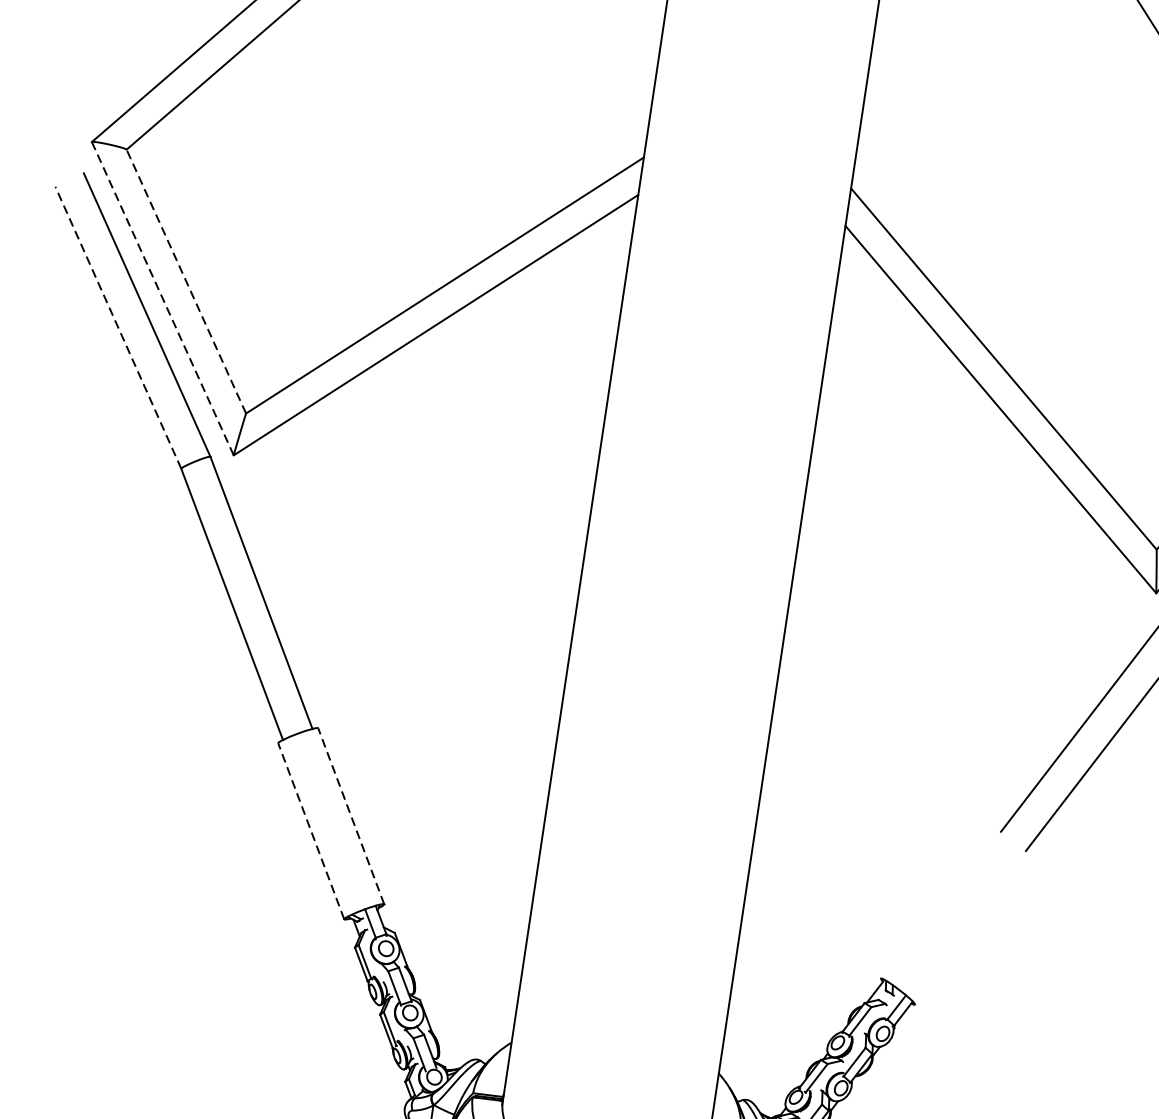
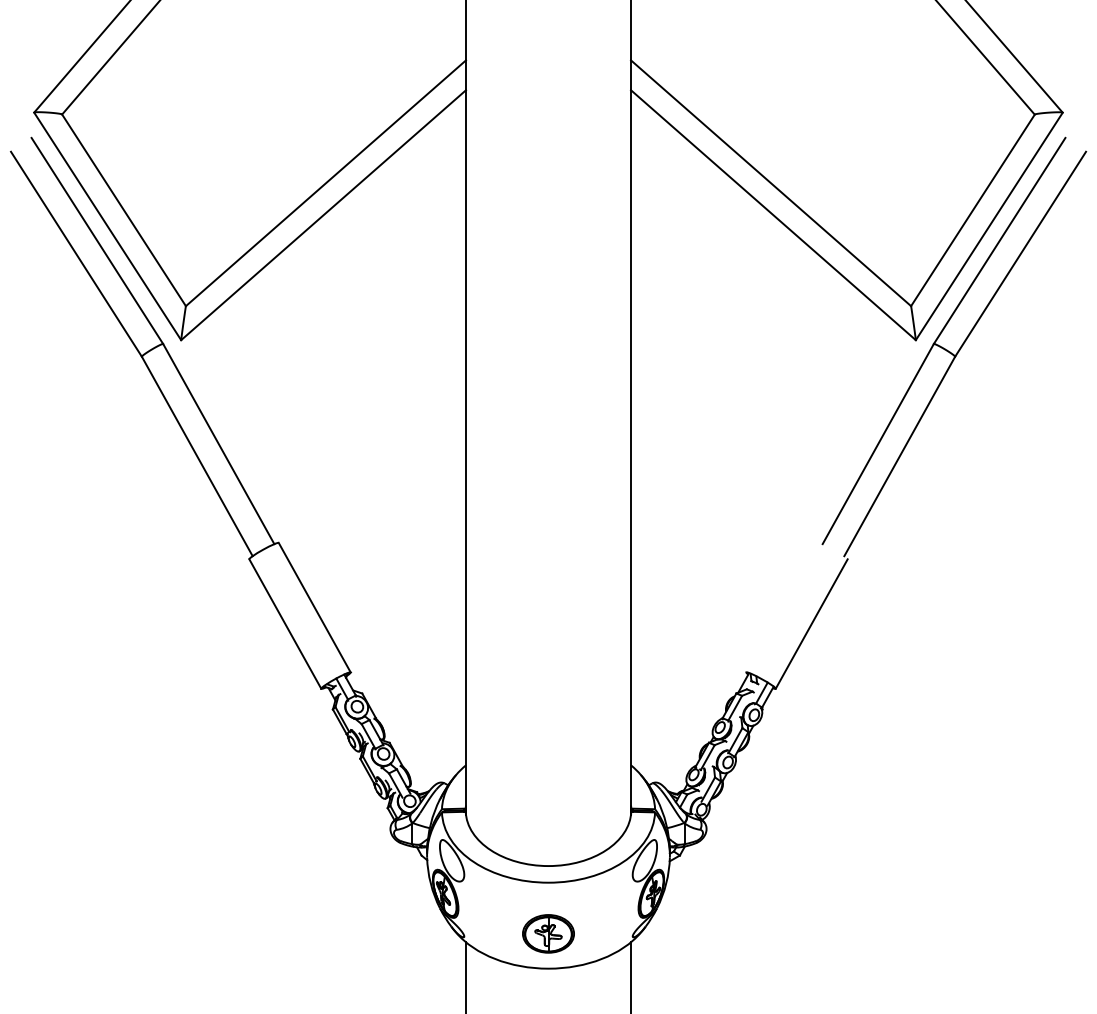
line: (185, 280) -> (123, 209), dashed -> solid
line: (162, 298) -> (107, 226), dashed -> solid
line: (118, 328) -> (76, 254), dashed -> solid
line: (350, 816) -> (314, 607), dashed -> solid
line: (311, 830) -> (285, 623), dashed -> solid
line: (972, 929) -> (811, 623), added

